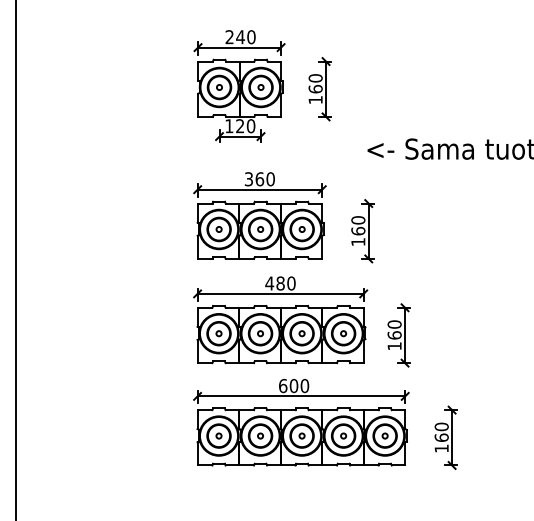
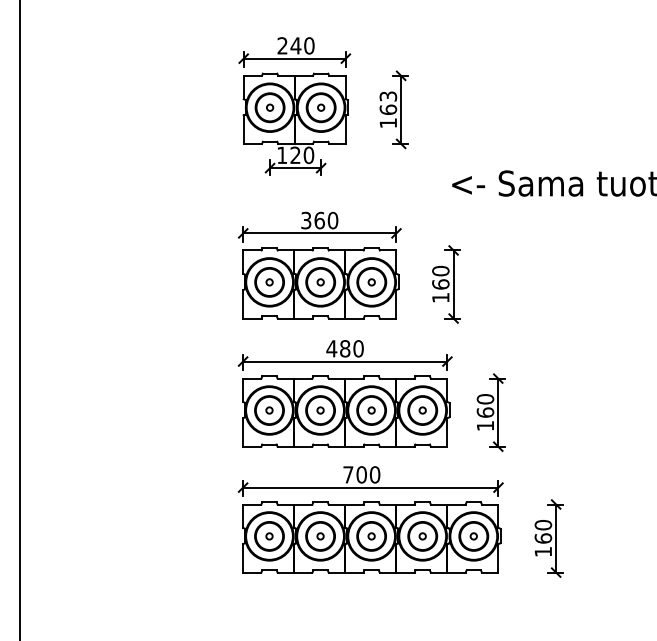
text: (315, 78) -> (388, 96), 160 -> 163
text: (283, 385) -> (348, 474), 600 -> 700

